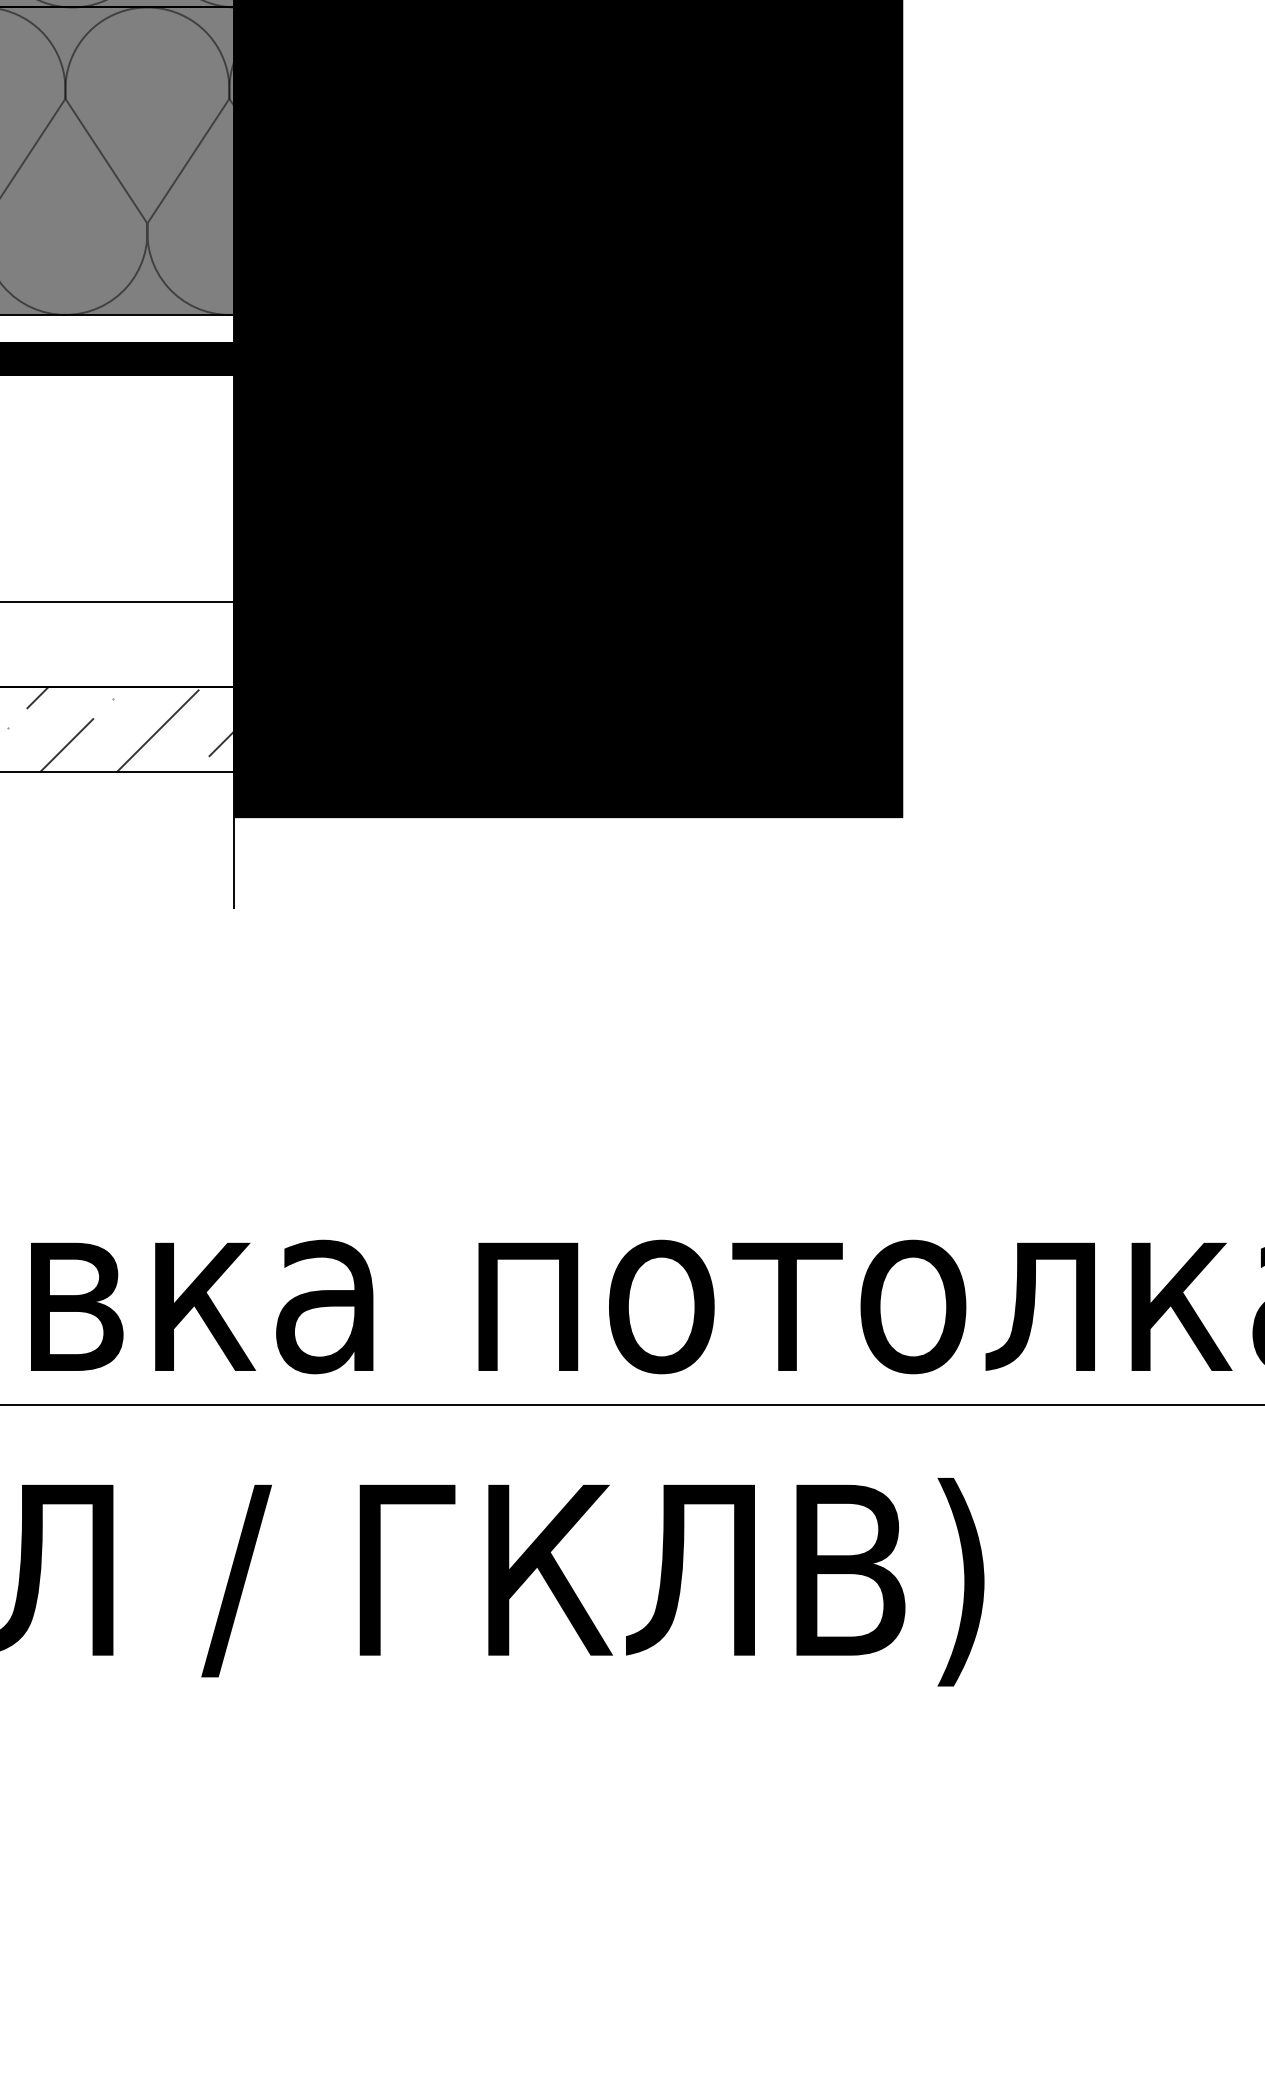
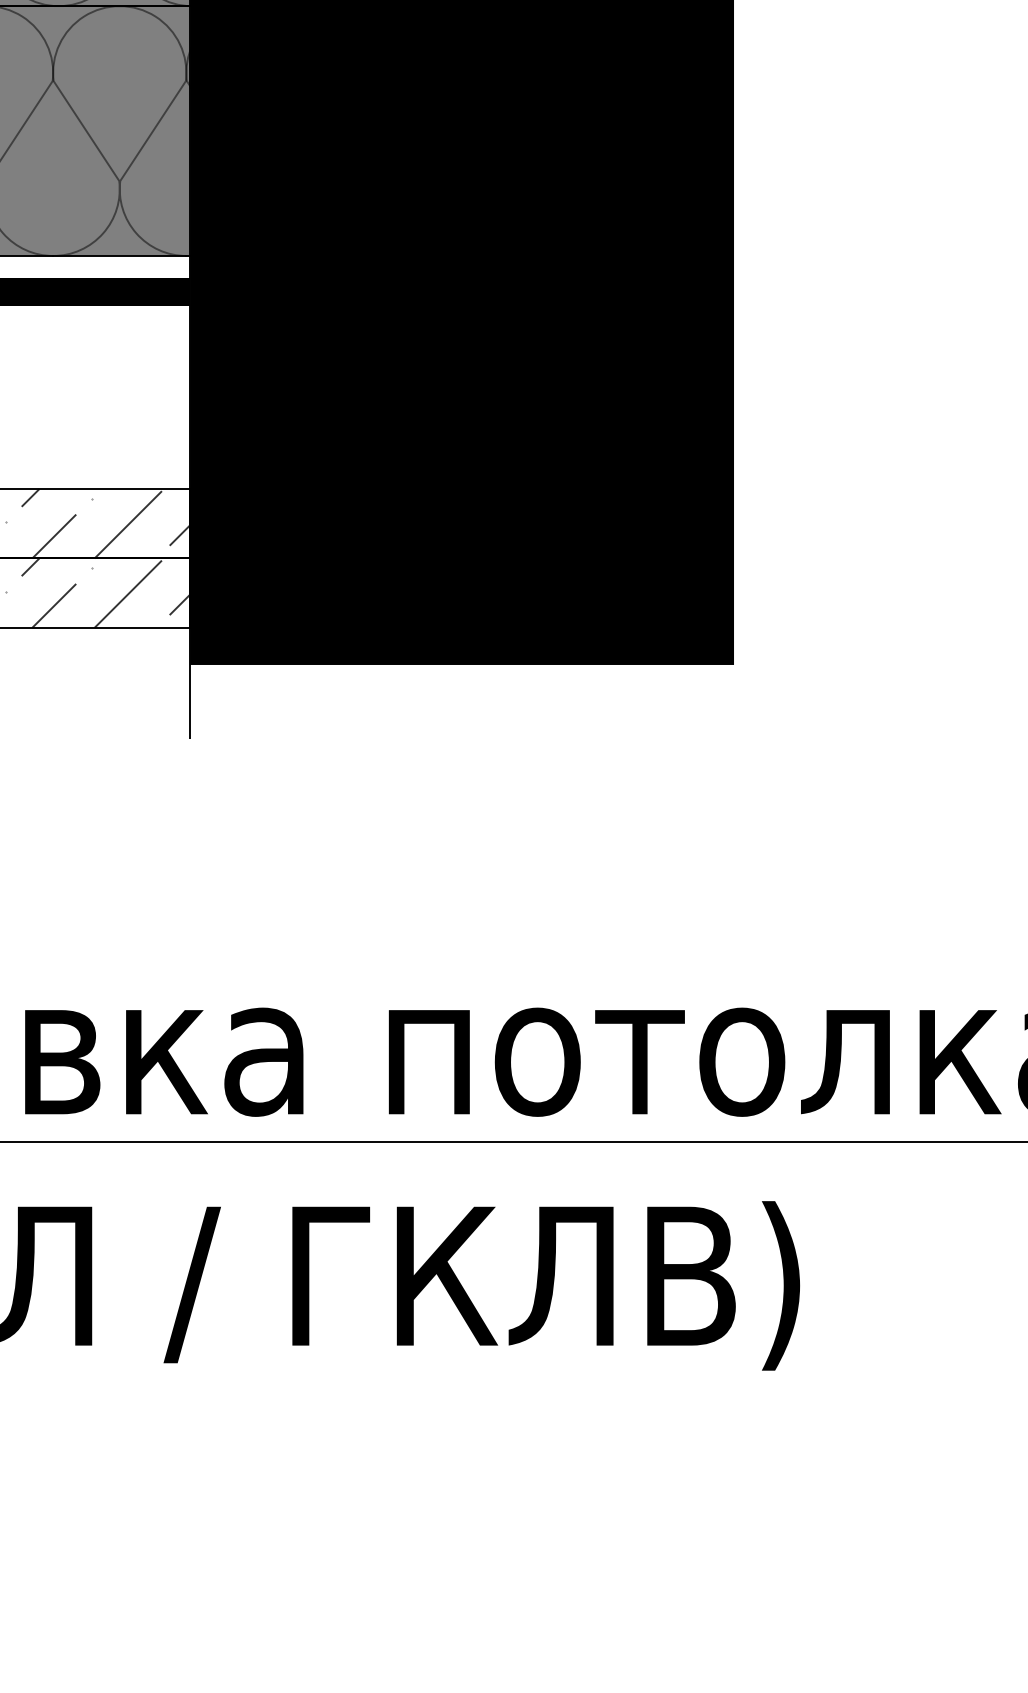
hatch: (121, 644) -> (98, 523), added

